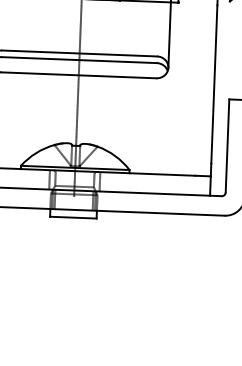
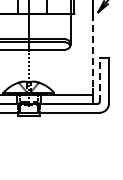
line: (214, 84) -> (92, 51), solid -> dashed
line: (226, 146) -> (99, 80), solid -> dashed

